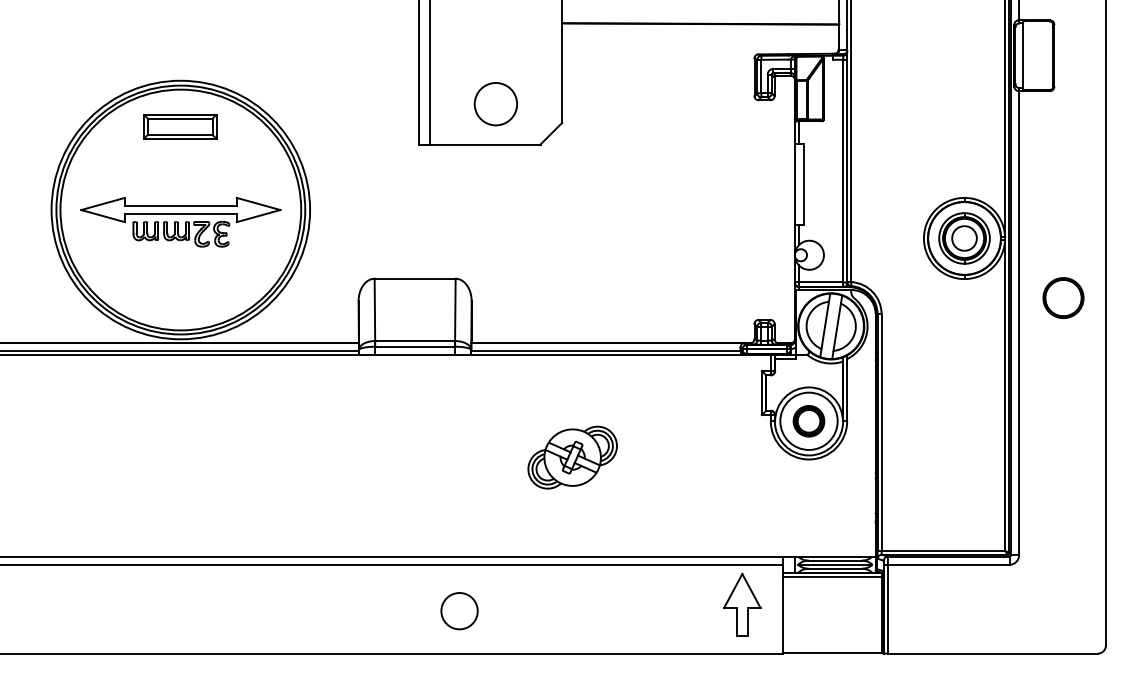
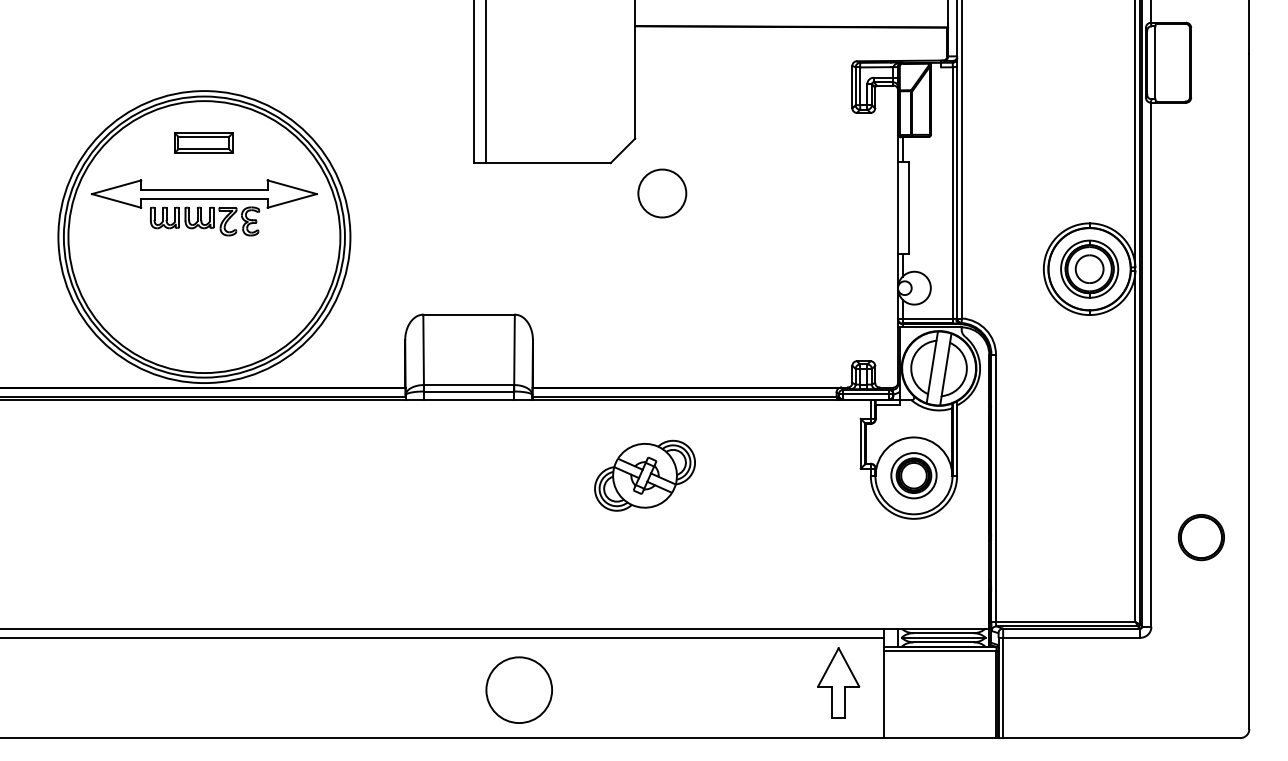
circle: (496, 104) -> (662, 193), moved
part: (180, 126) -> (203, 142), size x0.7
part: (180, 221) -> (204, 207), moved
part: (1062, 298) -> (1200, 537), moved
circle: (808, 421) -> (913, 475), size x0.7
part: (572, 457) -> (644, 475), moved
circle: (458, 610) -> (518, 689), size x1.6

